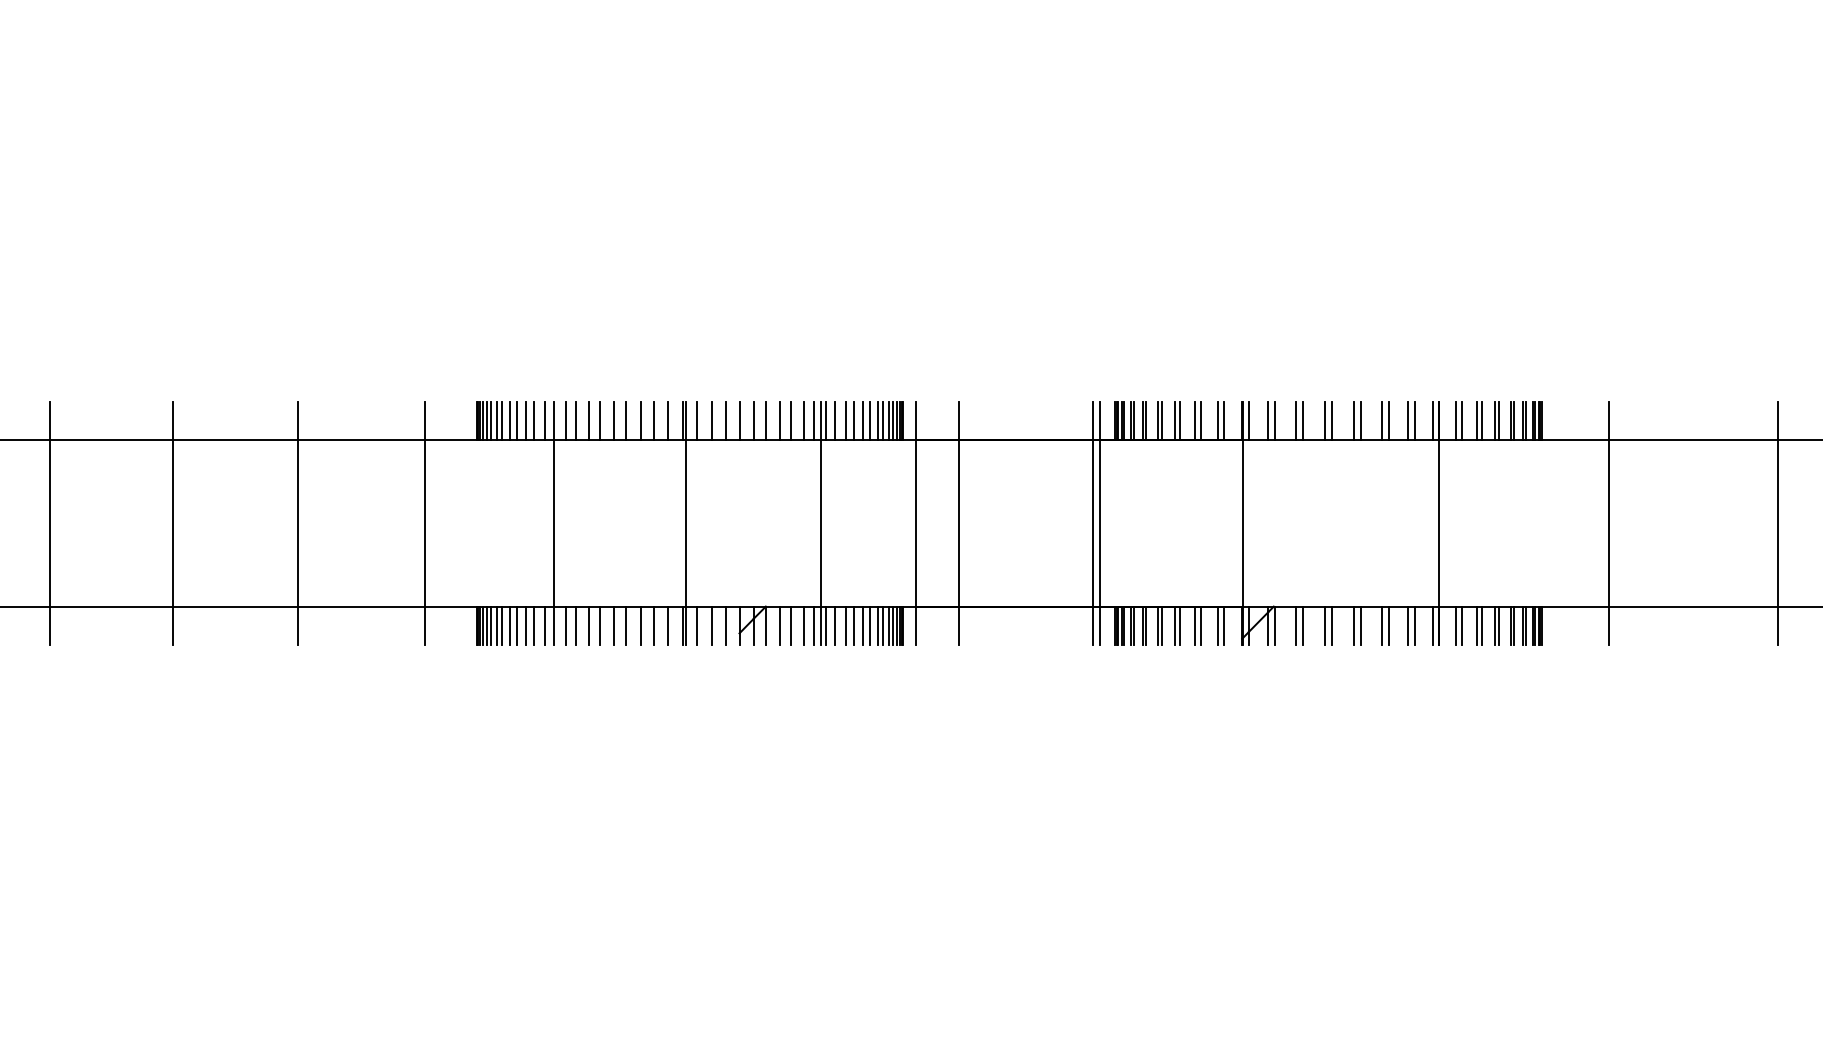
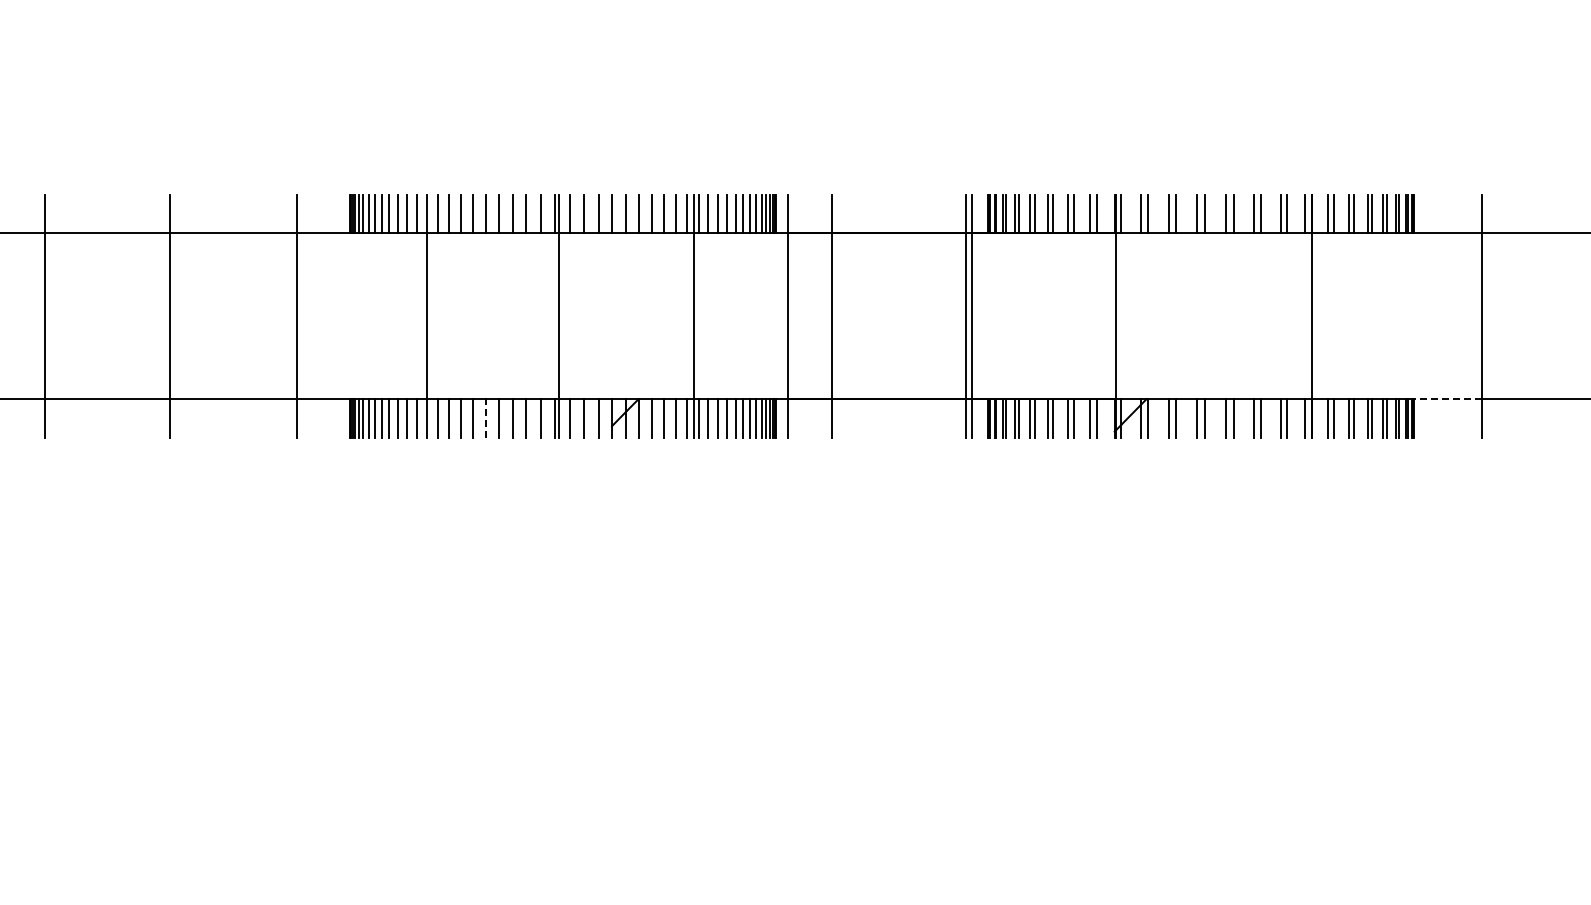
line: (1575, 606) -> (1448, 399), solid -> dashed
line: (613, 625) -> (486, 418), solid -> dashed

